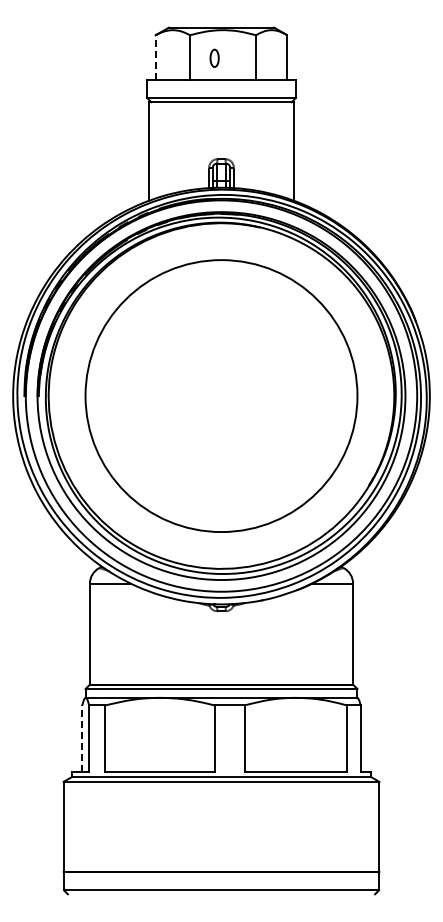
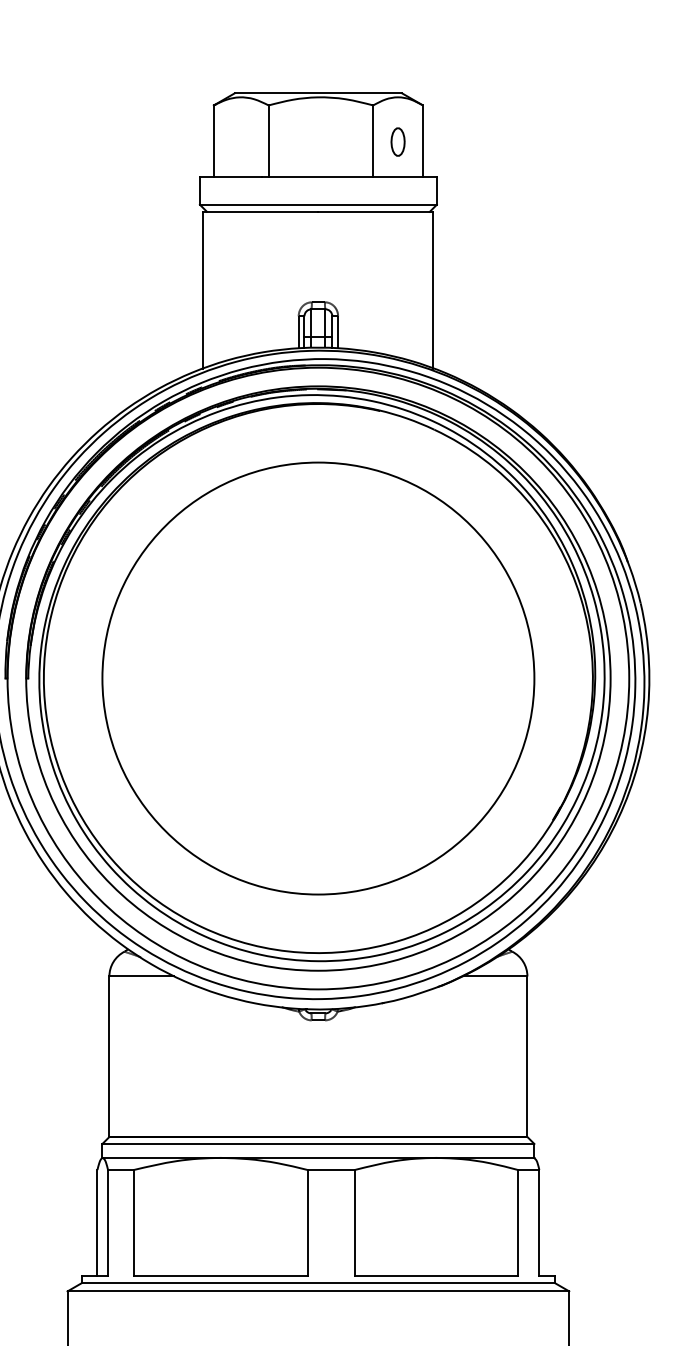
line: (155, 57) -> (213, 140), dashed -> solid
part: (214, 57) -> (397, 140), moved
line: (82, 738) -> (97, 1222), dashed -> solid

